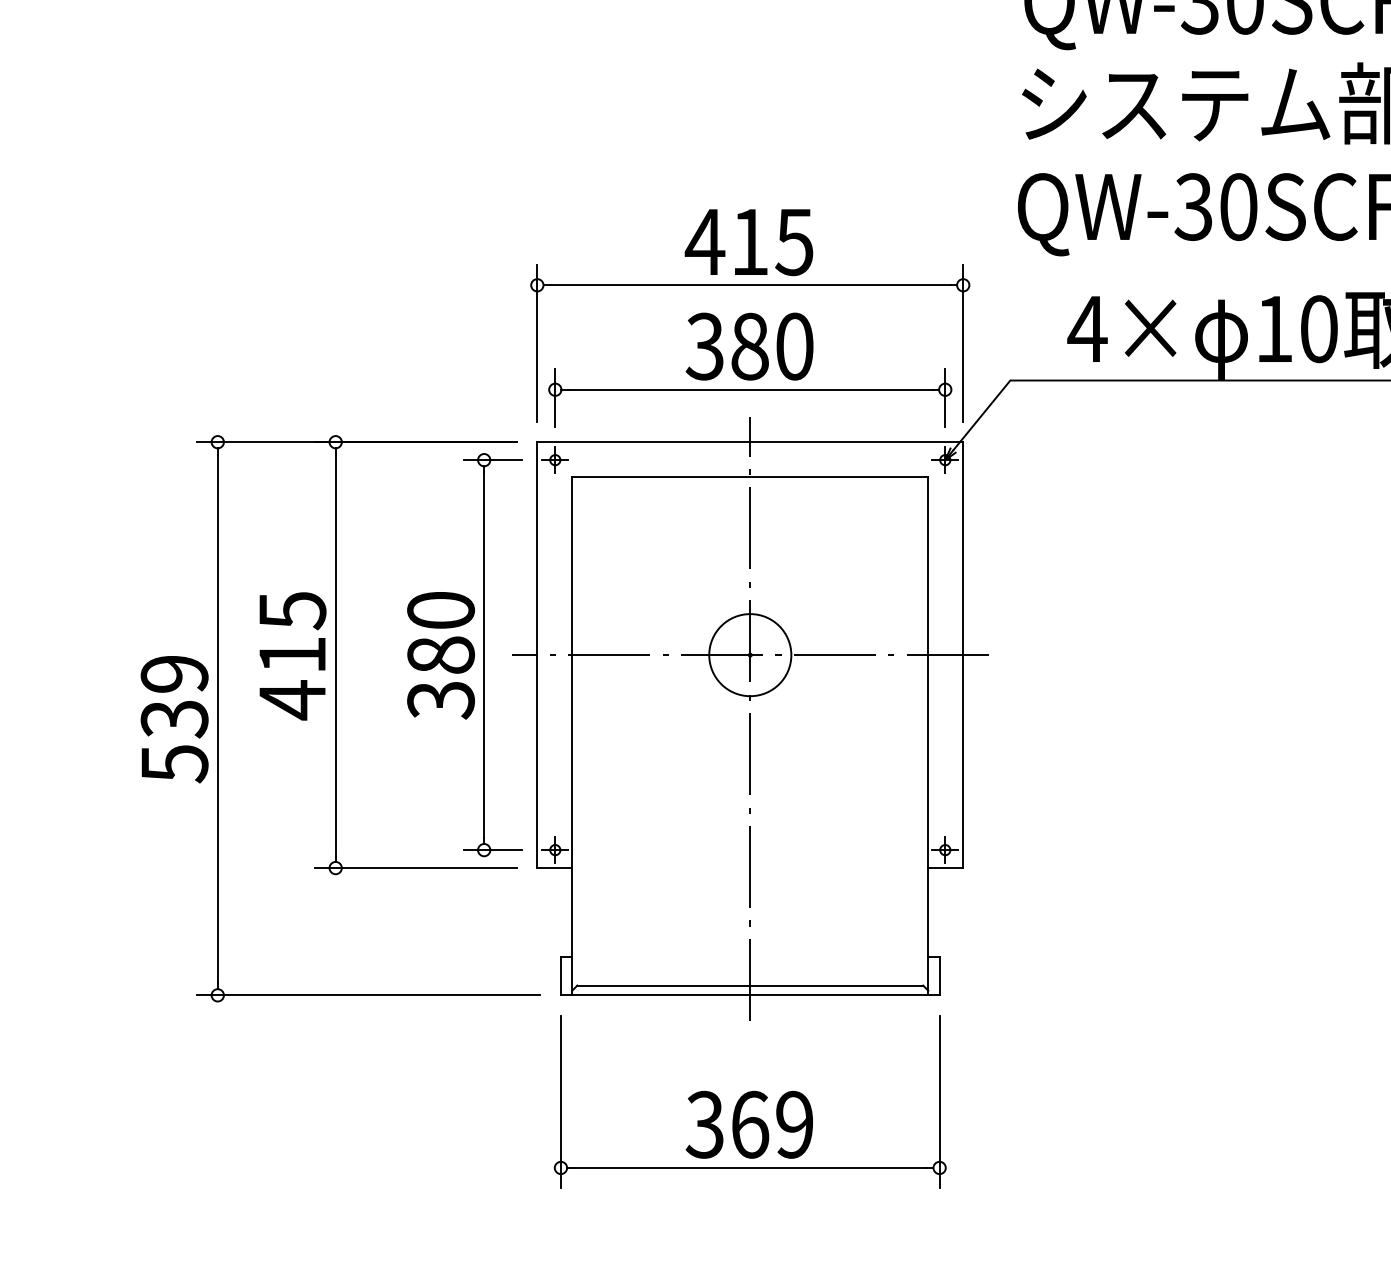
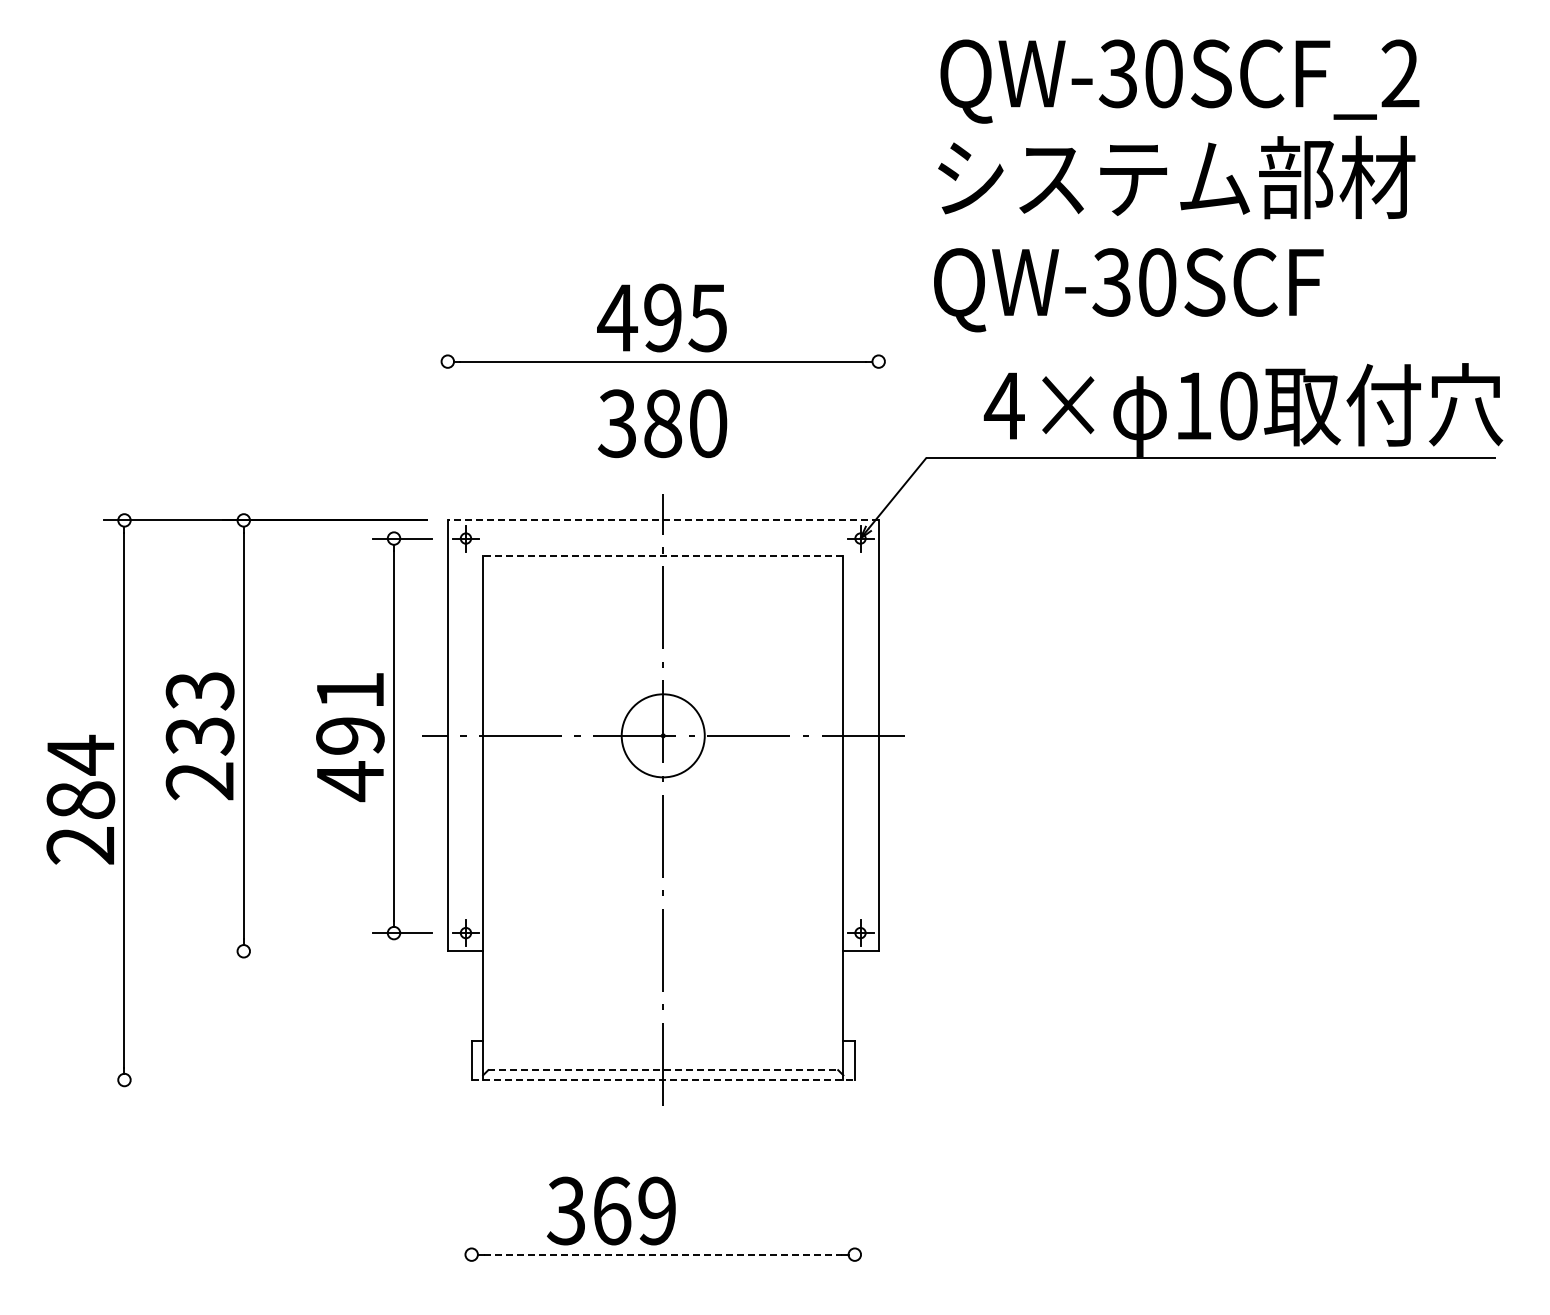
text: (749, 241) -> (662, 317), 415 -> 495
line: (537, 342) -> (447, 419), removed
line: (963, 342) -> (878, 419), removed
part: (749, 389) -> (662, 467), removed
line: (749, 442) -> (662, 520), solid -> dashed
line: (749, 476) -> (662, 555), solid -> dashed
text: (291, 656) -> (199, 737), 415 -> 233
text: (441, 656) -> (350, 737), 380 -> 491
text: (174, 718) -> (80, 799), 539 -> 284
line: (416, 868) -> (325, 951), removed
line: (750, 985) -> (663, 1070), solid -> dashed
line: (368, 995) -> (276, 1080), removed
line: (750, 995) -> (663, 1080), solid -> dashed
line: (560, 1101) -> (471, 1187), removed
line: (939, 1101) -> (854, 1187), removed
text: (749, 1124) -> (611, 1210), moved
line: (750, 1167) -> (663, 1254), solid -> dashed

